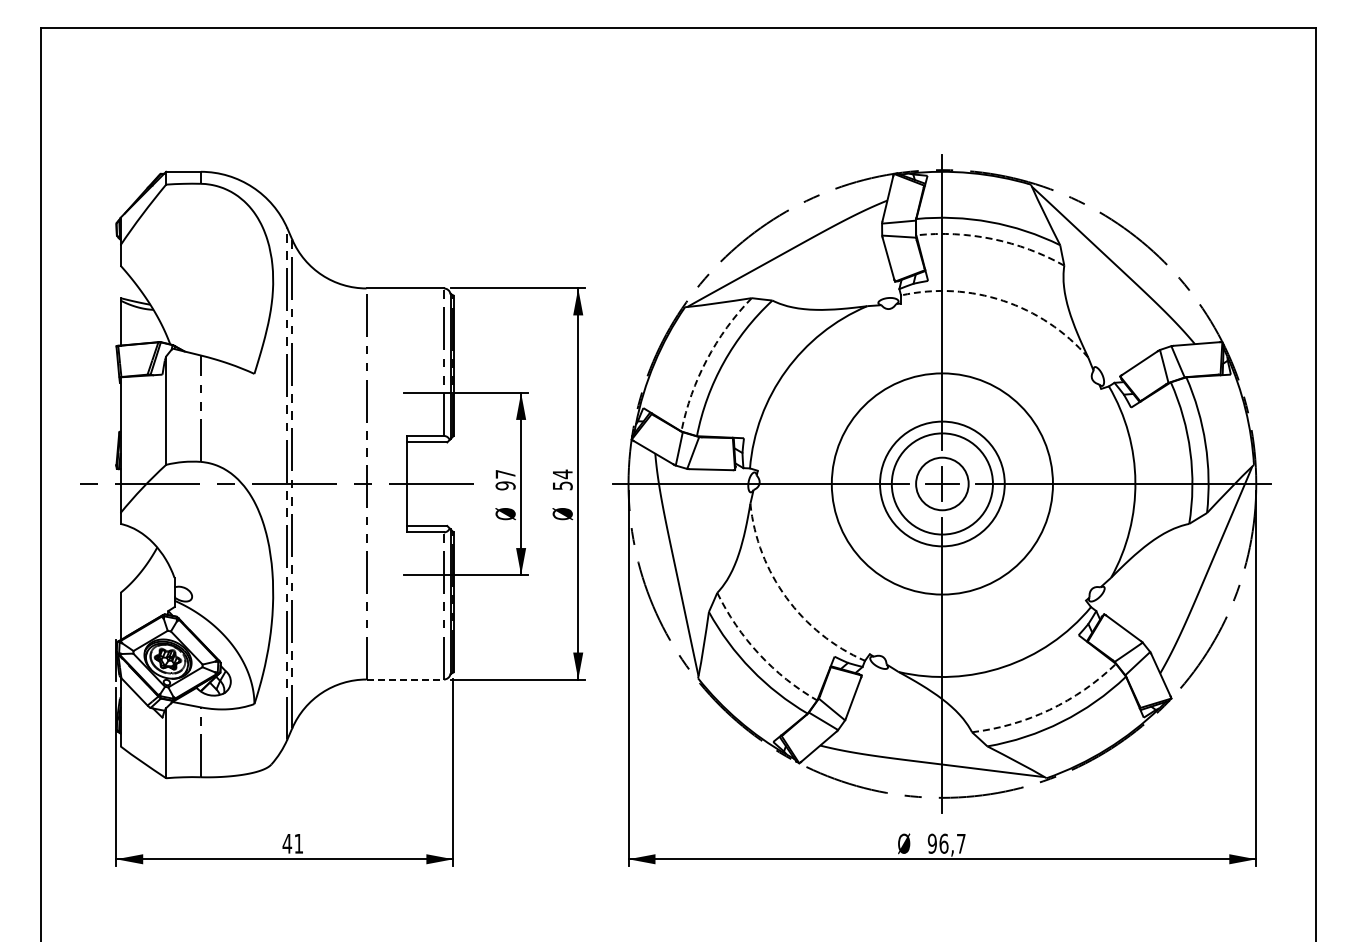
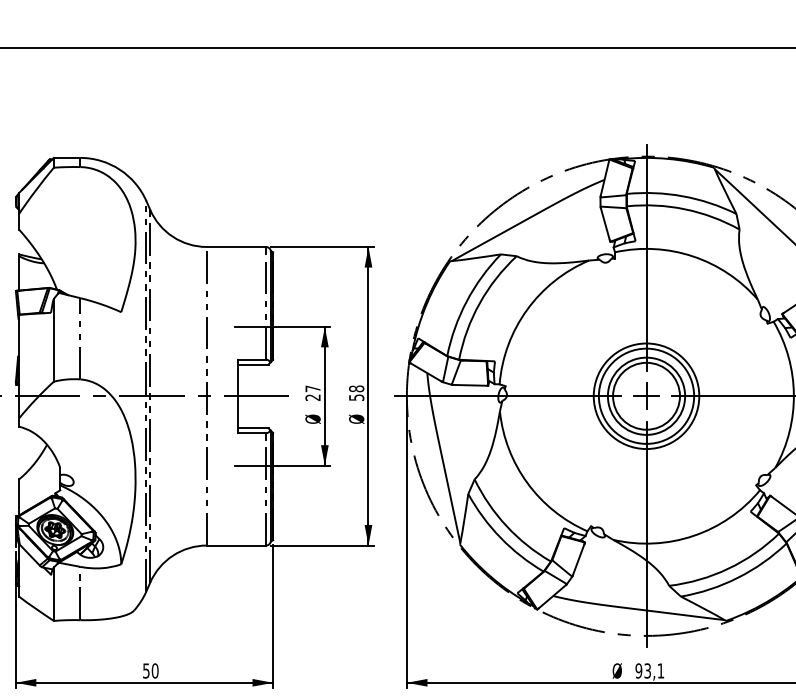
arc: (992, 239) -> (684, 209), dashed -> solid
arc: (1003, 300) -> (693, 256), dashed -> solid
arc: (706, 359) -> (466, 301), dashed -> solid
text: (562, 474) -> (356, 389), 54 -> 58
circle: (942, 483) -> (646, 395), size x0.62
circle: (942, 483) -> (646, 395), size x1.67
text: (505, 485) -> (312, 397), 97 -> 27
arc: (786, 597) -> (527, 482), dashed -> solid
arc: (759, 654) -> (506, 526), dashed -> solid
line: (405, 679) -> (236, 545), dashed -> solid
arc: (1049, 709) -> (728, 568), dashed -> solid
text: (292, 843) -> (150, 670), 41 -> 50
text: (952, 843) -> (654, 670), 96,7 -> 93,1

